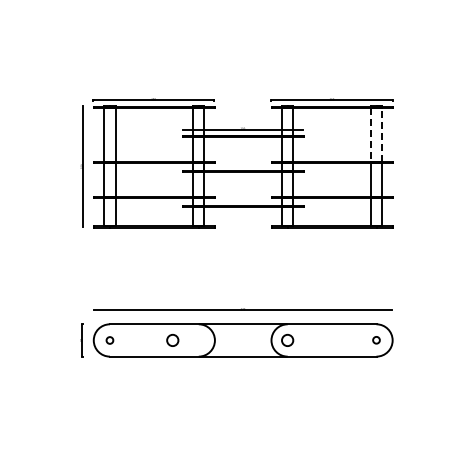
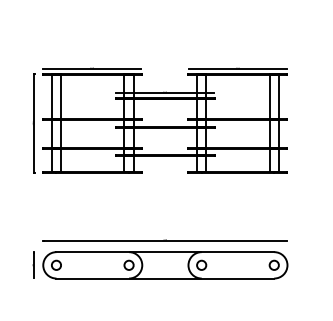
line: (382, 134) -> (279, 97), dashed -> solid
line: (370, 135) -> (269, 97), dashed -> solid
circle: (376, 339) -> (274, 264), size x1.67
circle: (109, 340) -> (56, 265), size x1.67
circle: (172, 340) -> (128, 265), moved

